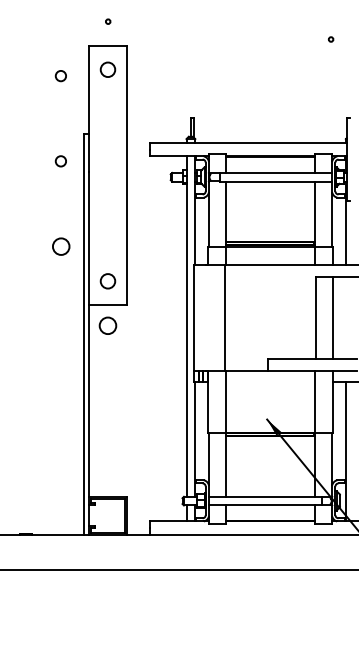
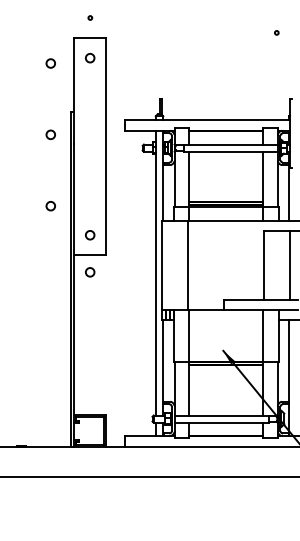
circle: (107, 69) -> (89, 58), size x0.71
circle: (60, 246) -> (50, 206), size x0.62
circle: (107, 281) -> (89, 235), size x0.71
line: (332, 317) -> (289, 265), moved
circle: (107, 325) -> (89, 272), size x0.62

